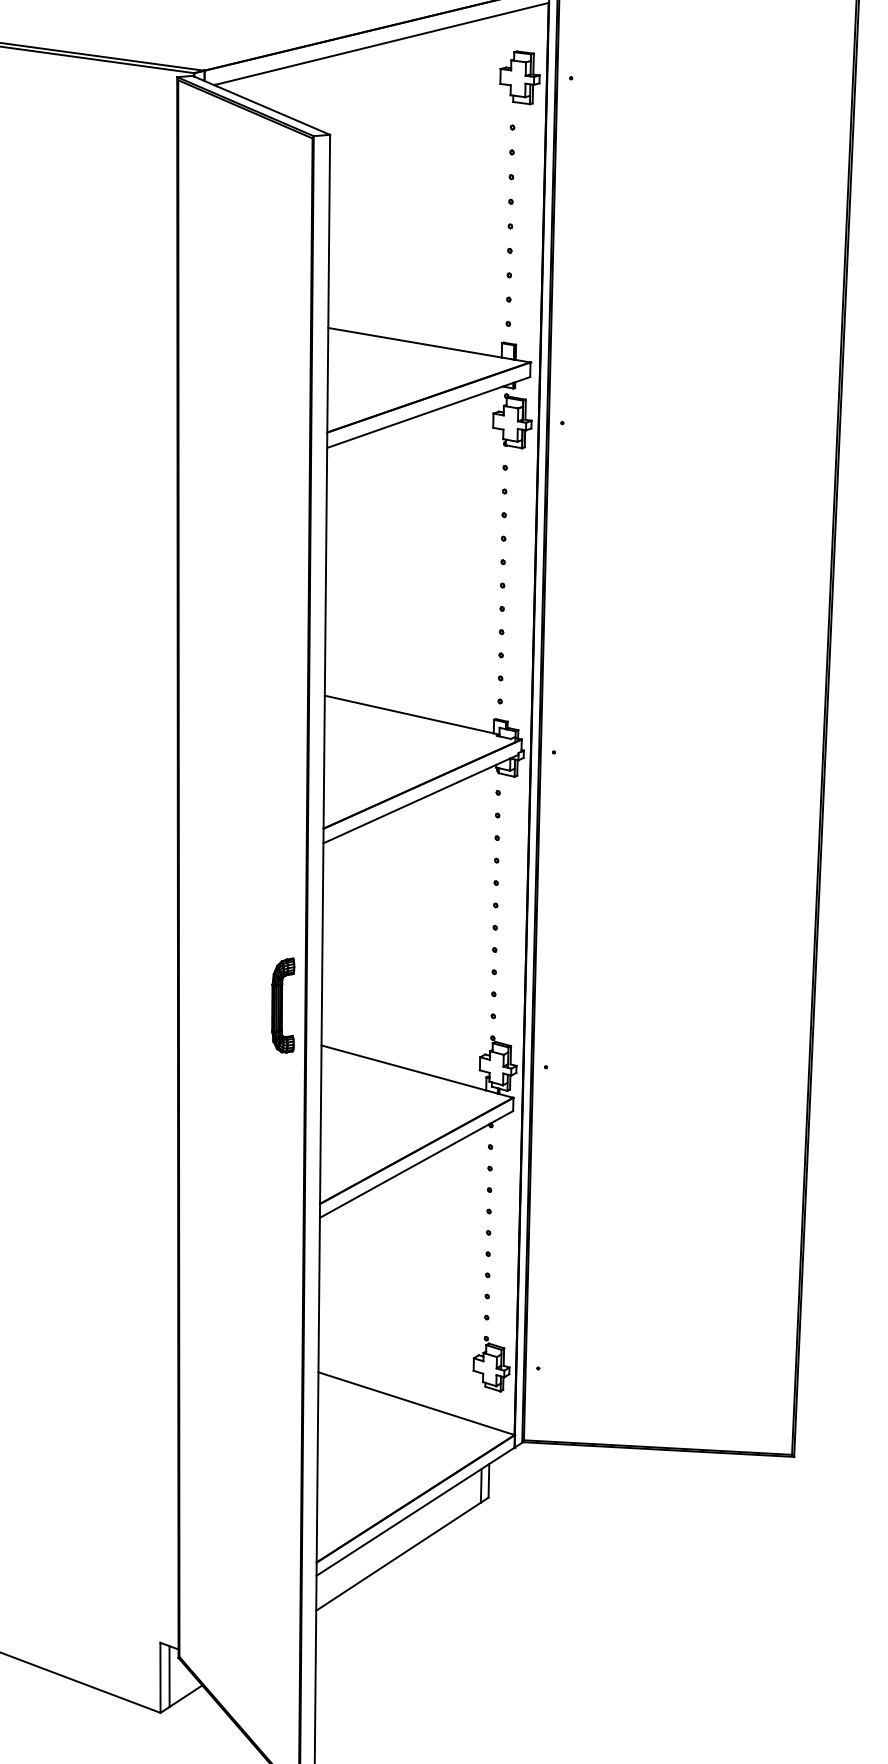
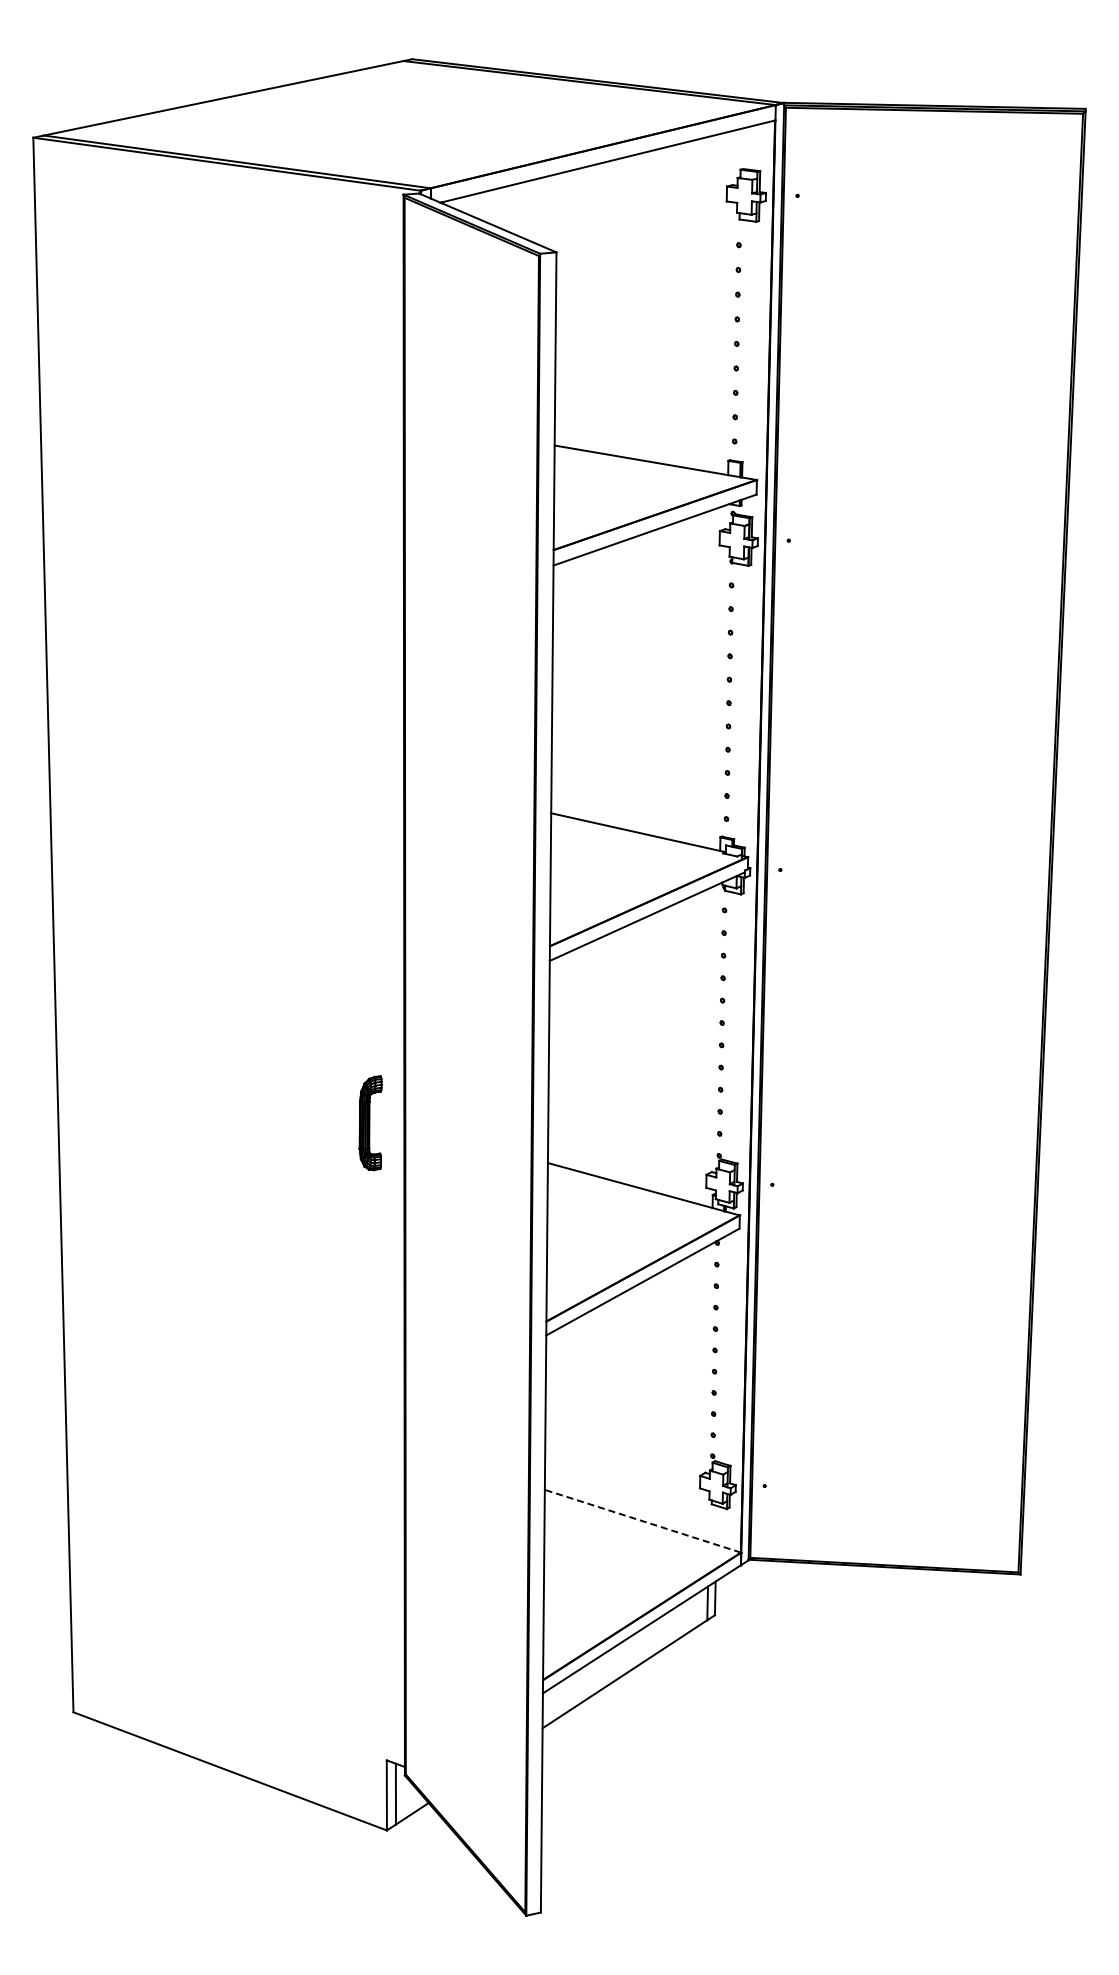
part: (283, 1005) -> (370, 1123), moved
line: (416, 1403) -> (642, 1521), solid -> dashed

